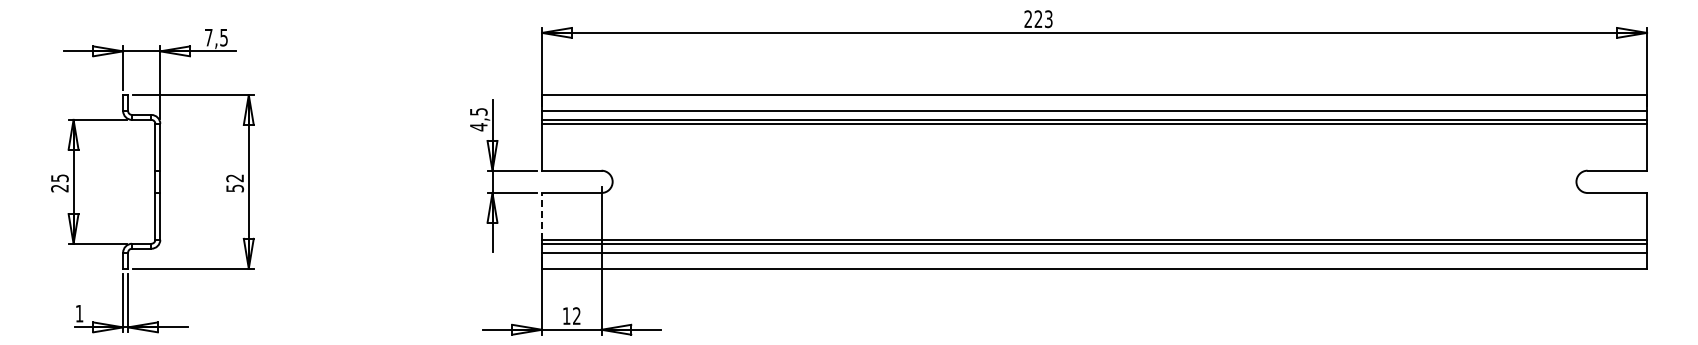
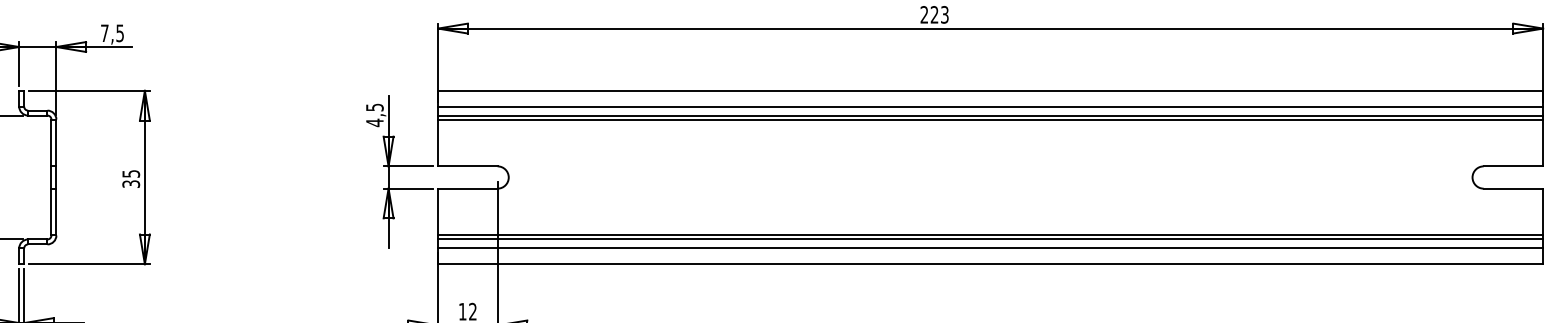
text: (235, 182) -> (131, 178), 52 -> 35
line: (542, 215) -> (438, 211), dashed -> solid

